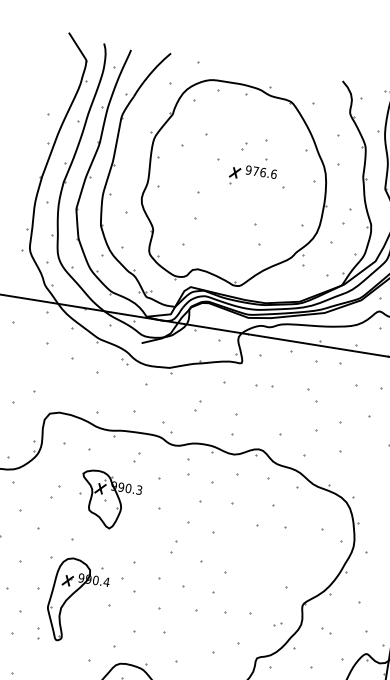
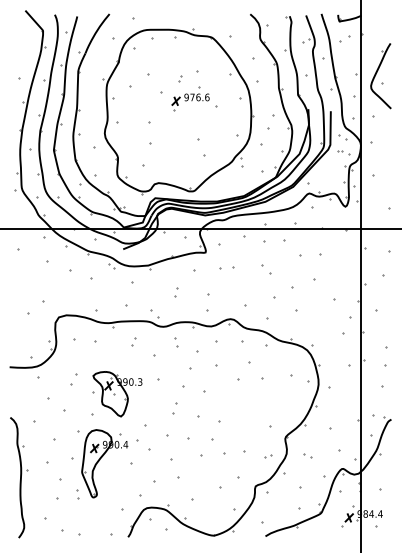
part: (188, 467) -> (176, 342), size x0.62
part: (109, 500) -> (117, 394), moved

